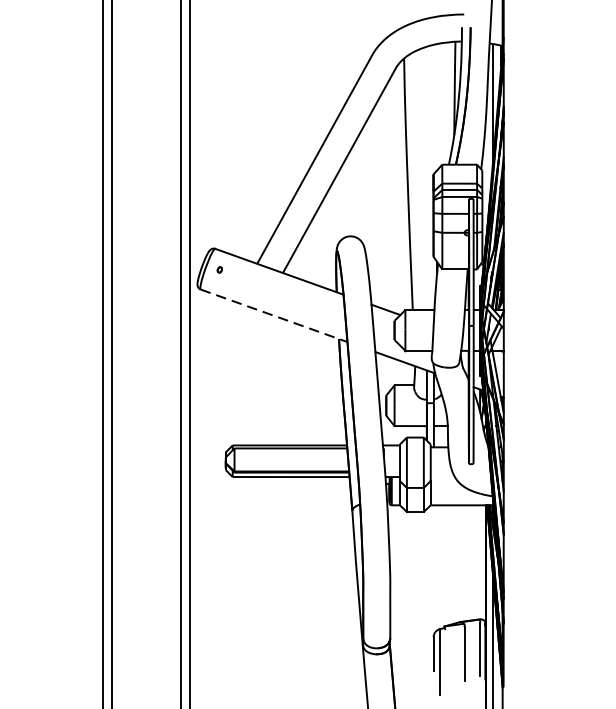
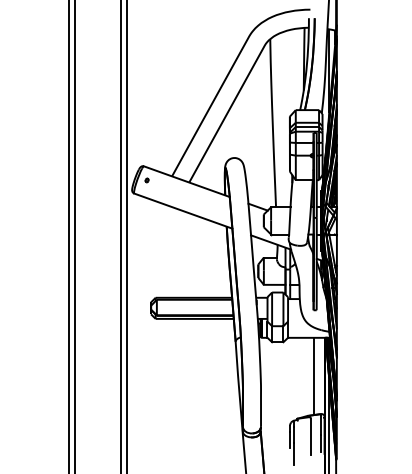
line: (274, 316) -> (183, 211), dashed -> solid
line: (470, 563) -> (314, 376), added

